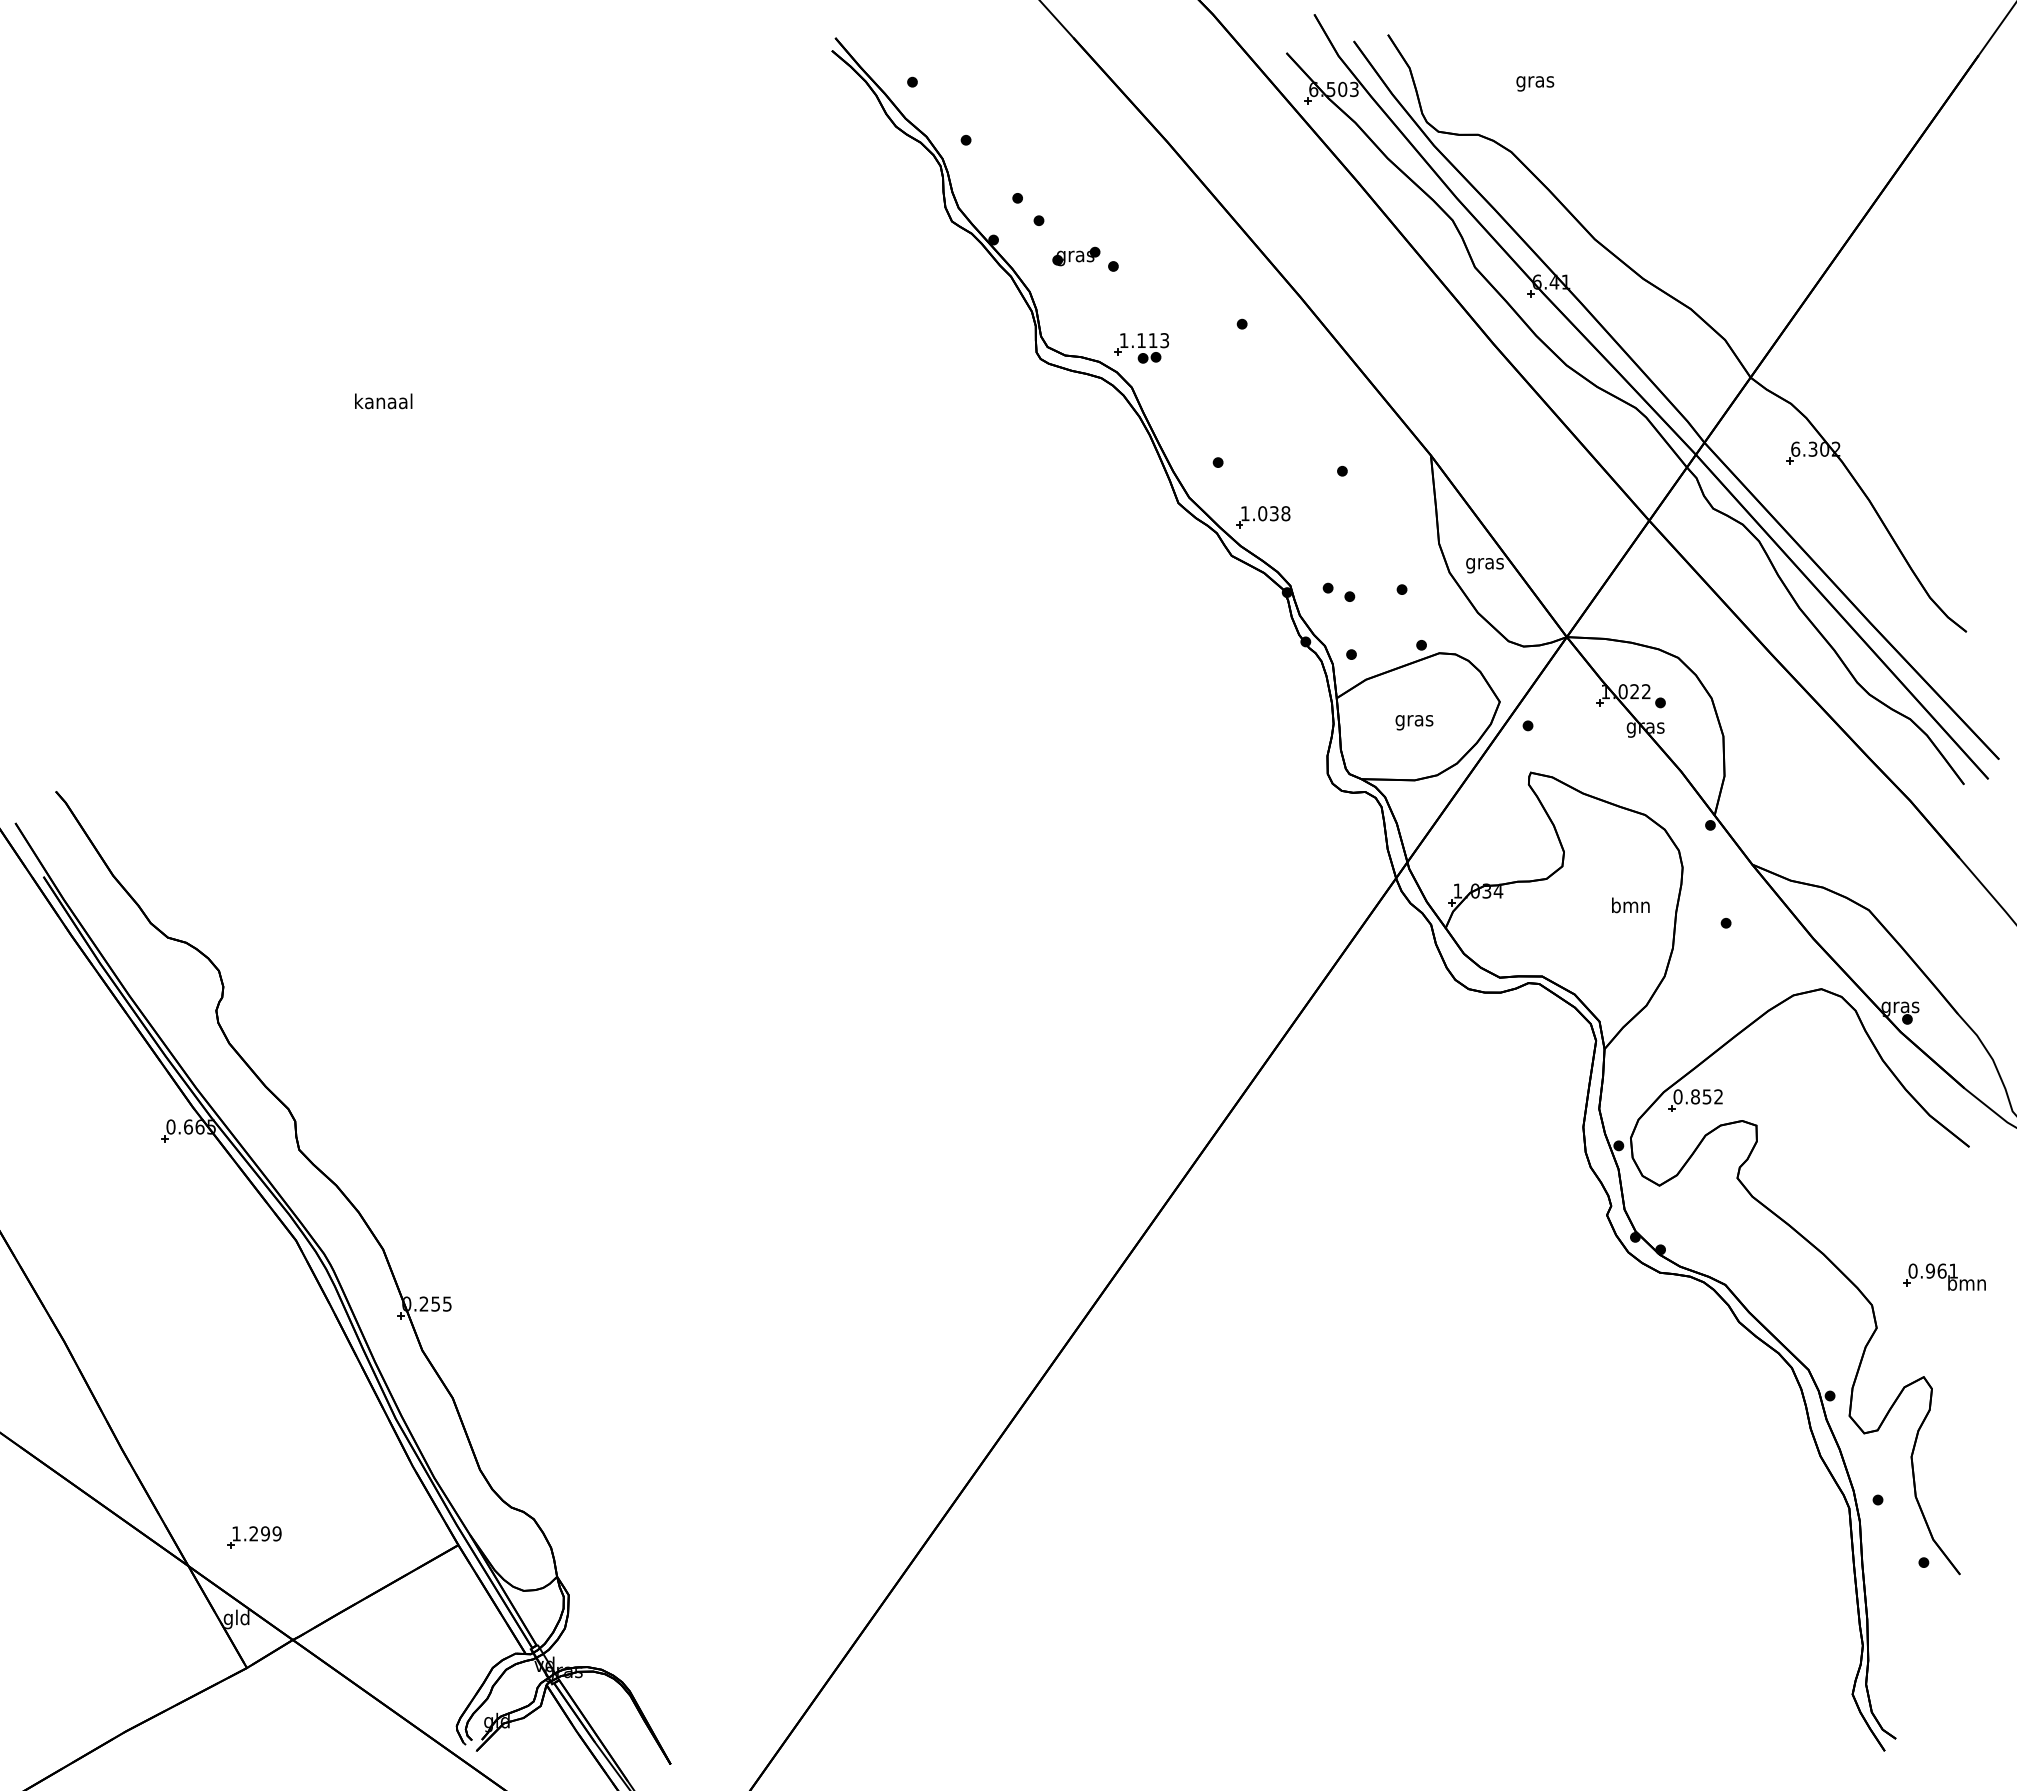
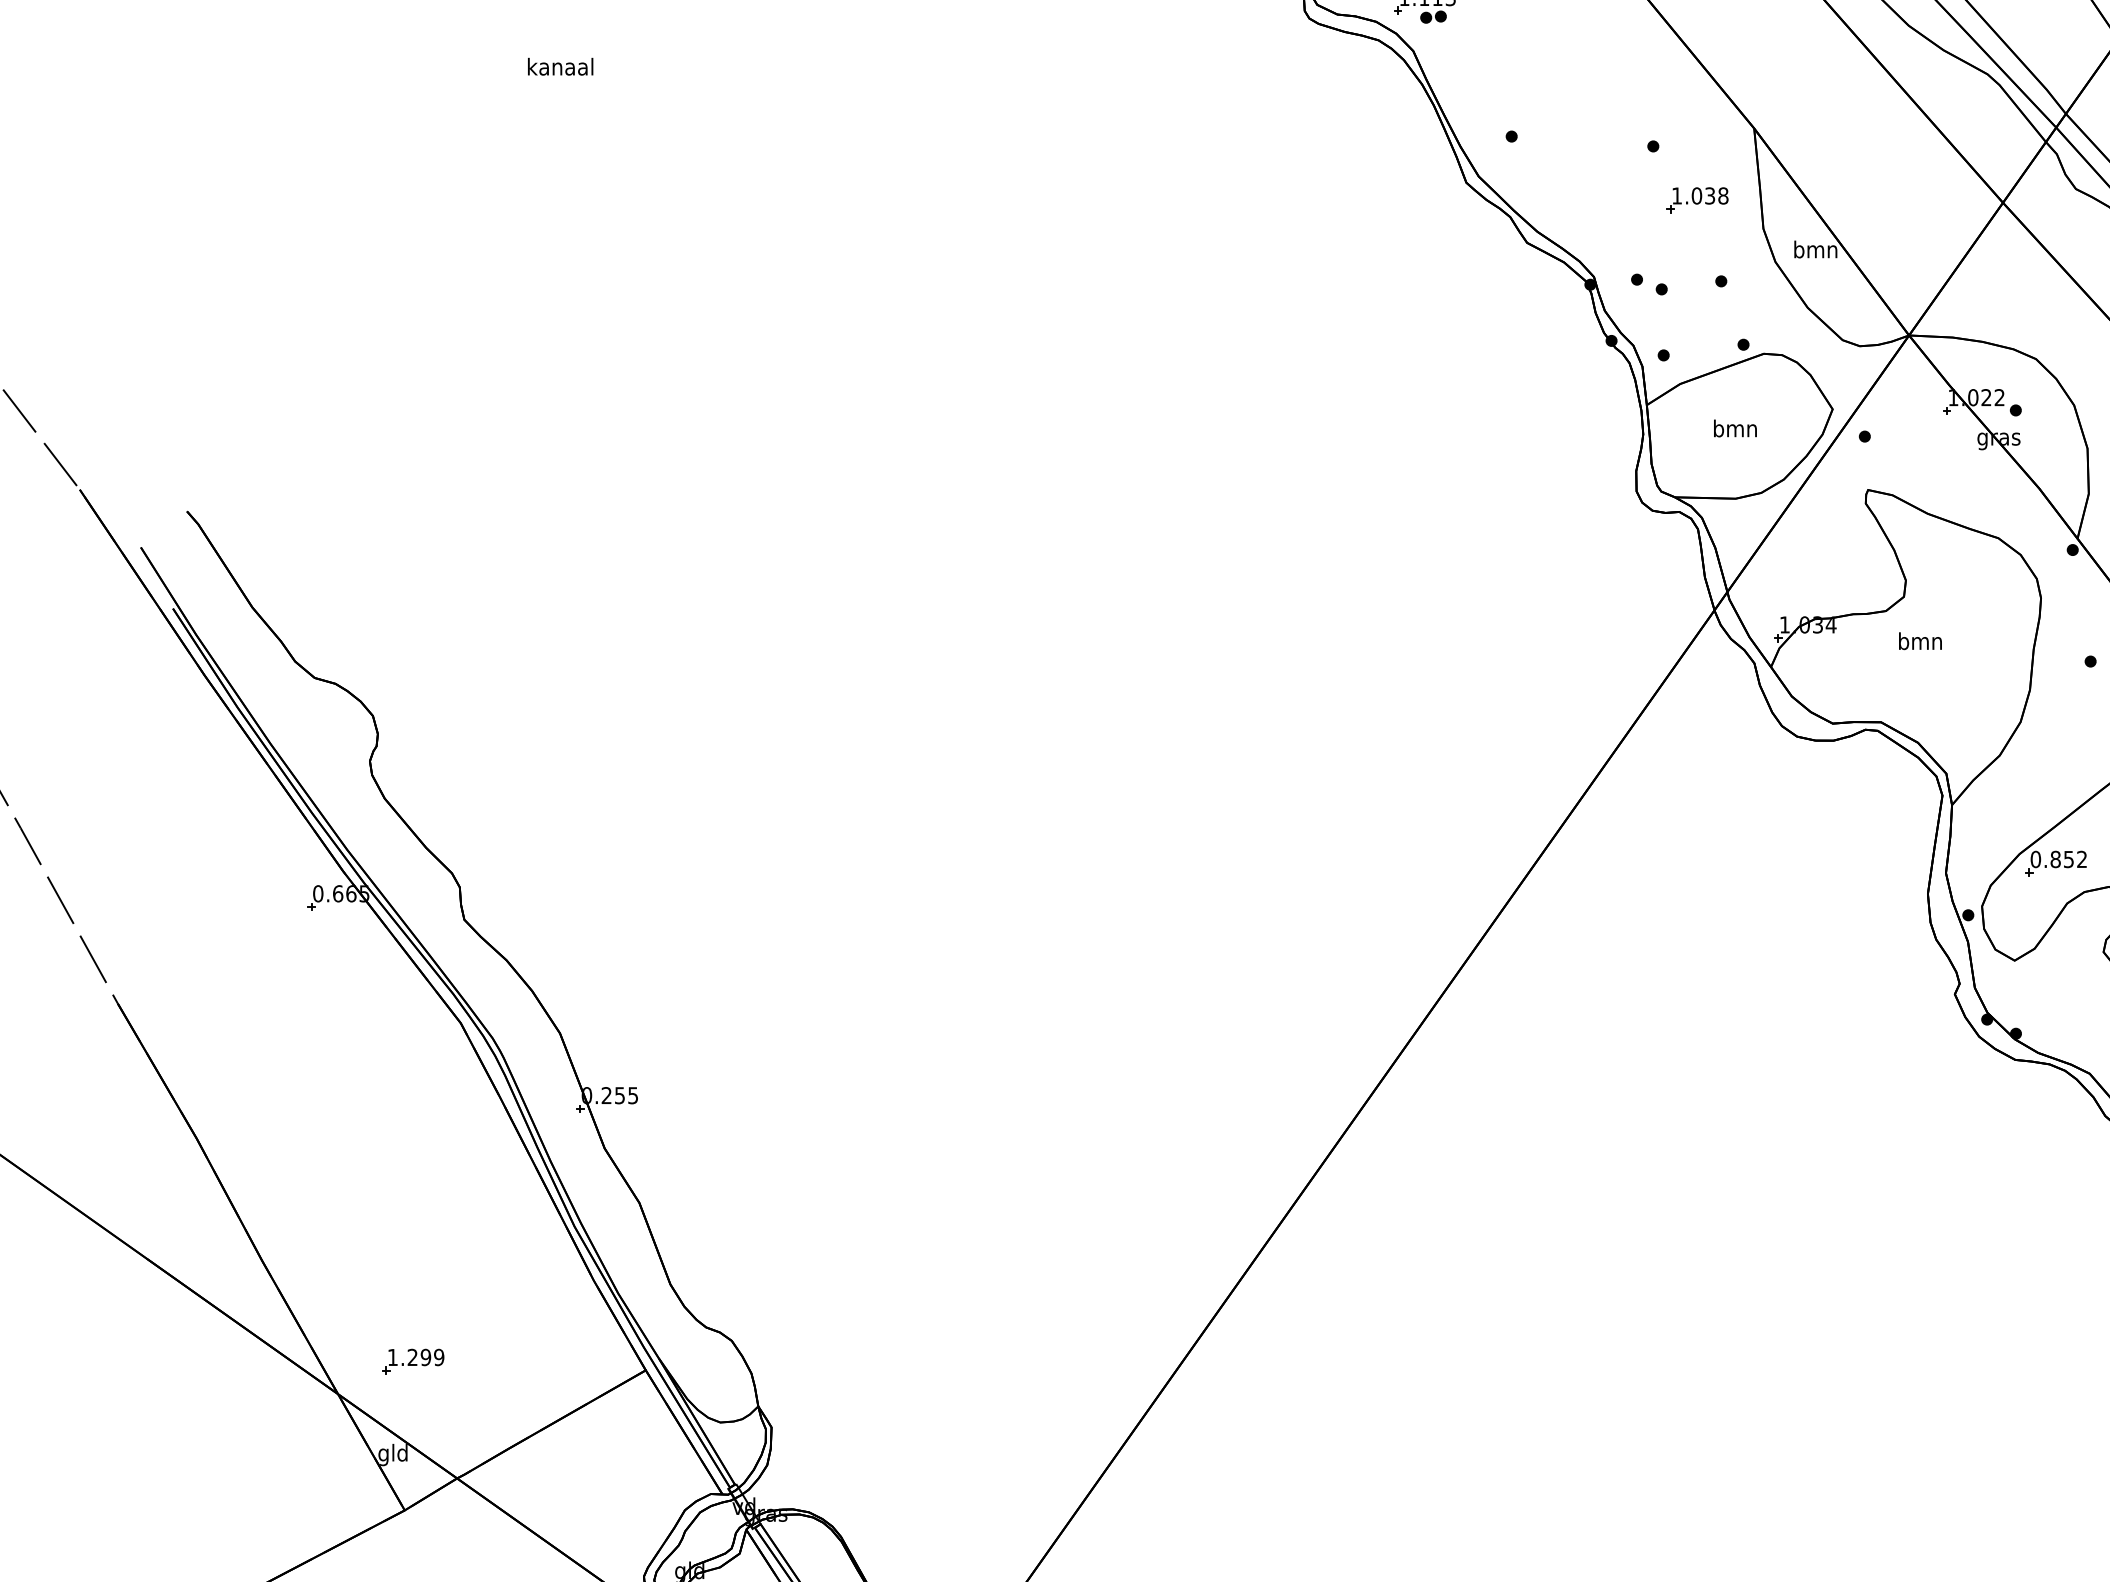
part: (1263, 517) -> (1697, 200), moved
text: (1484, 563) -> (1815, 251), gras -> bmn
text: (1414, 720) -> (1735, 430), gras -> bmn
text: (1630, 905) -> (1920, 641), moved

